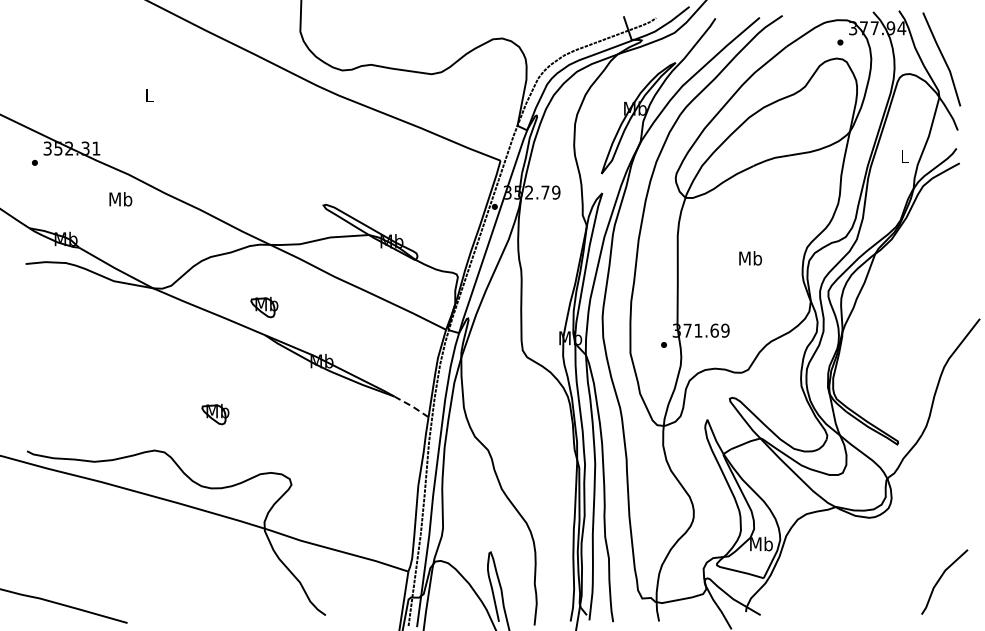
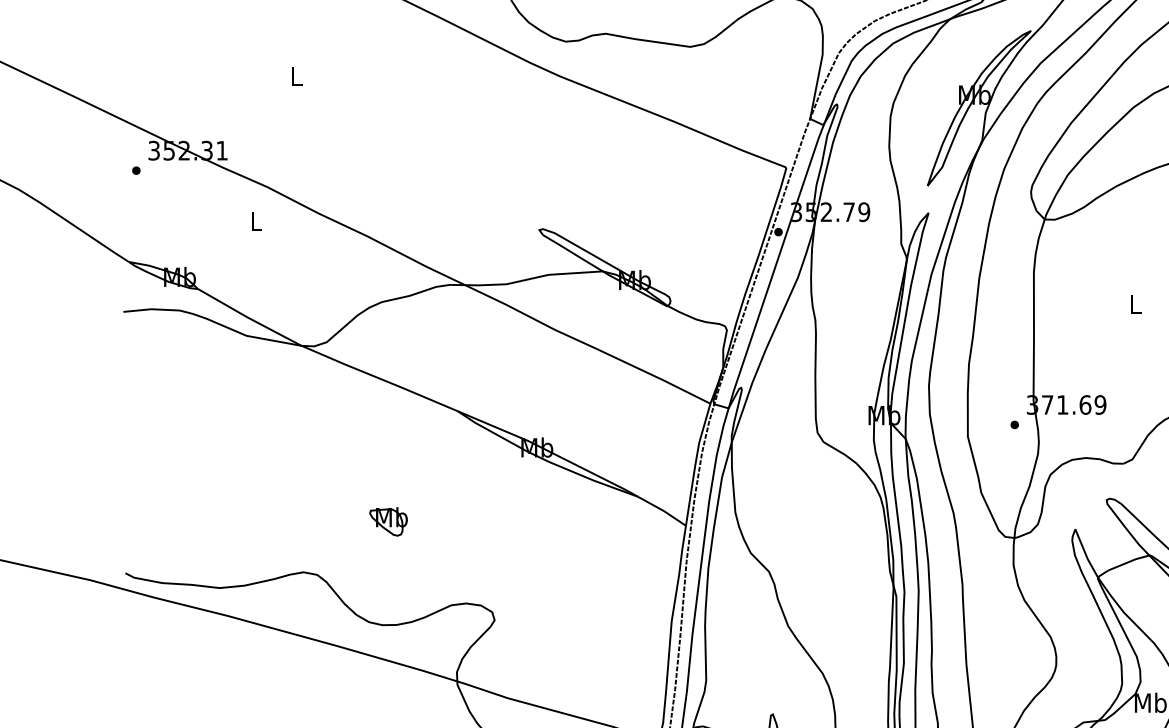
text: (120, 199) -> (255, 221), Mb -> L
text: (750, 258) -> (1135, 304), Mb -> L
part: (264, 307) -> (456, 372), removed
line: (411, 406) -> (662, 510), dashed -> solid

